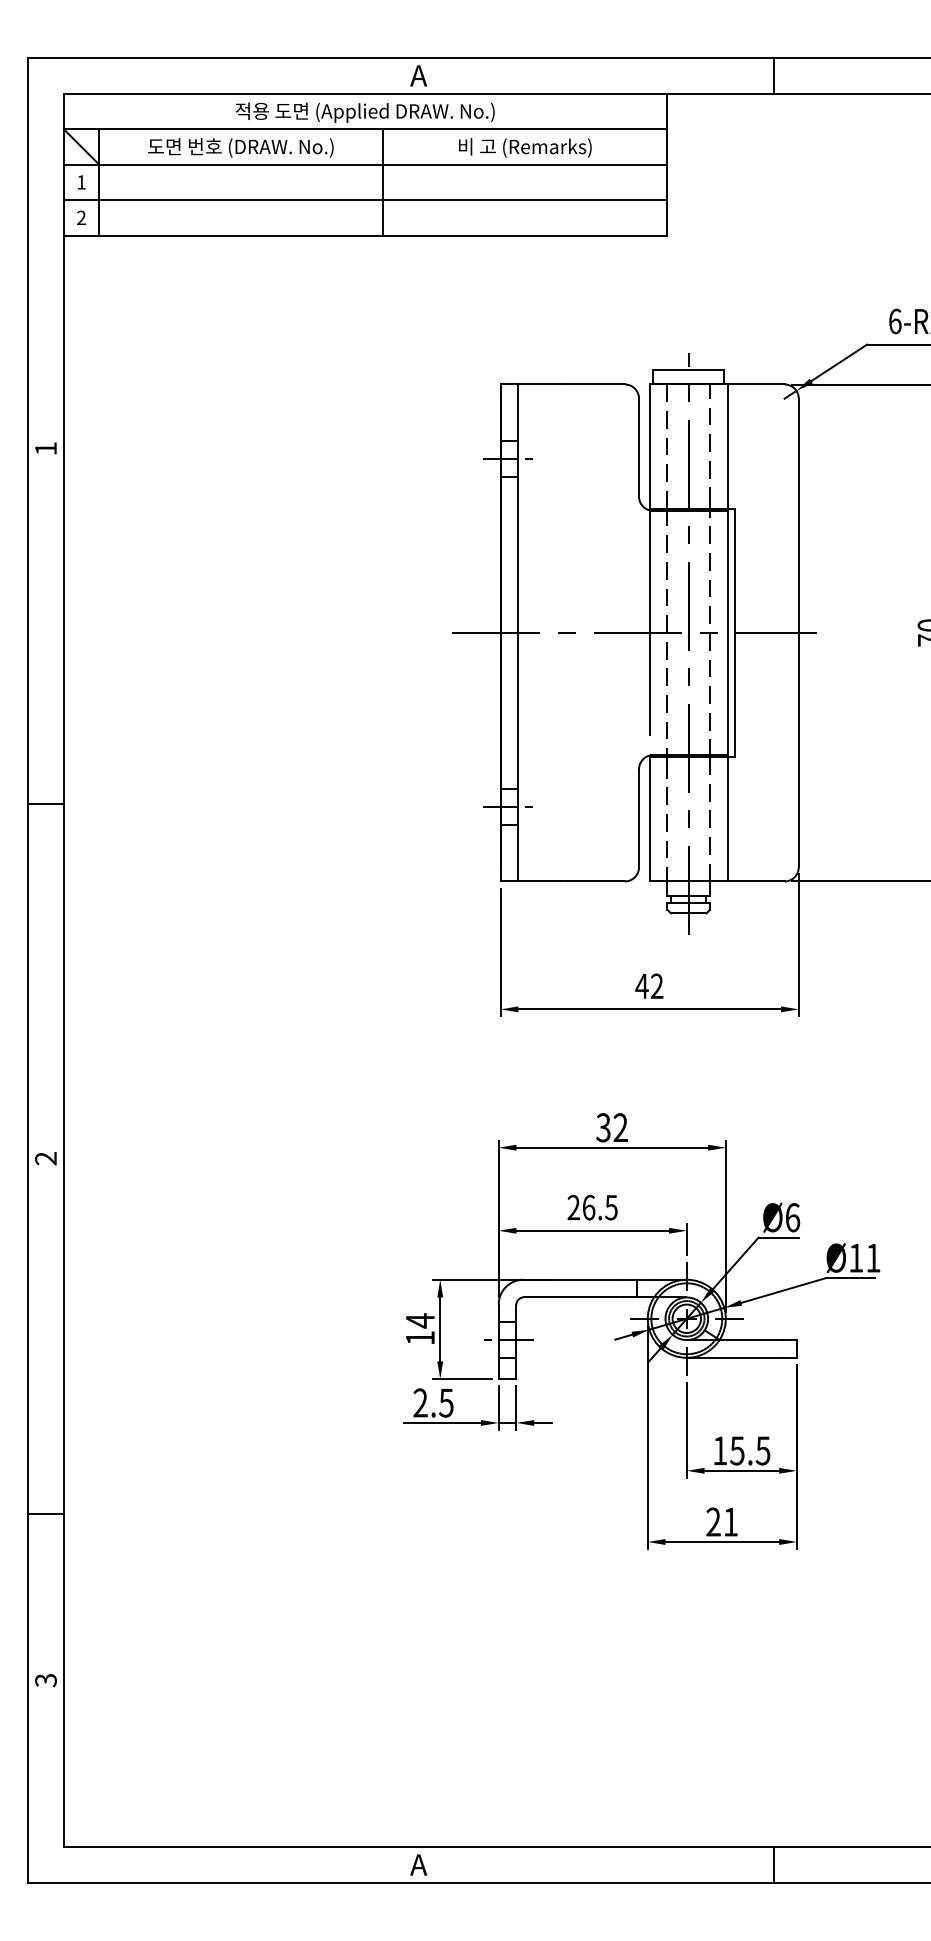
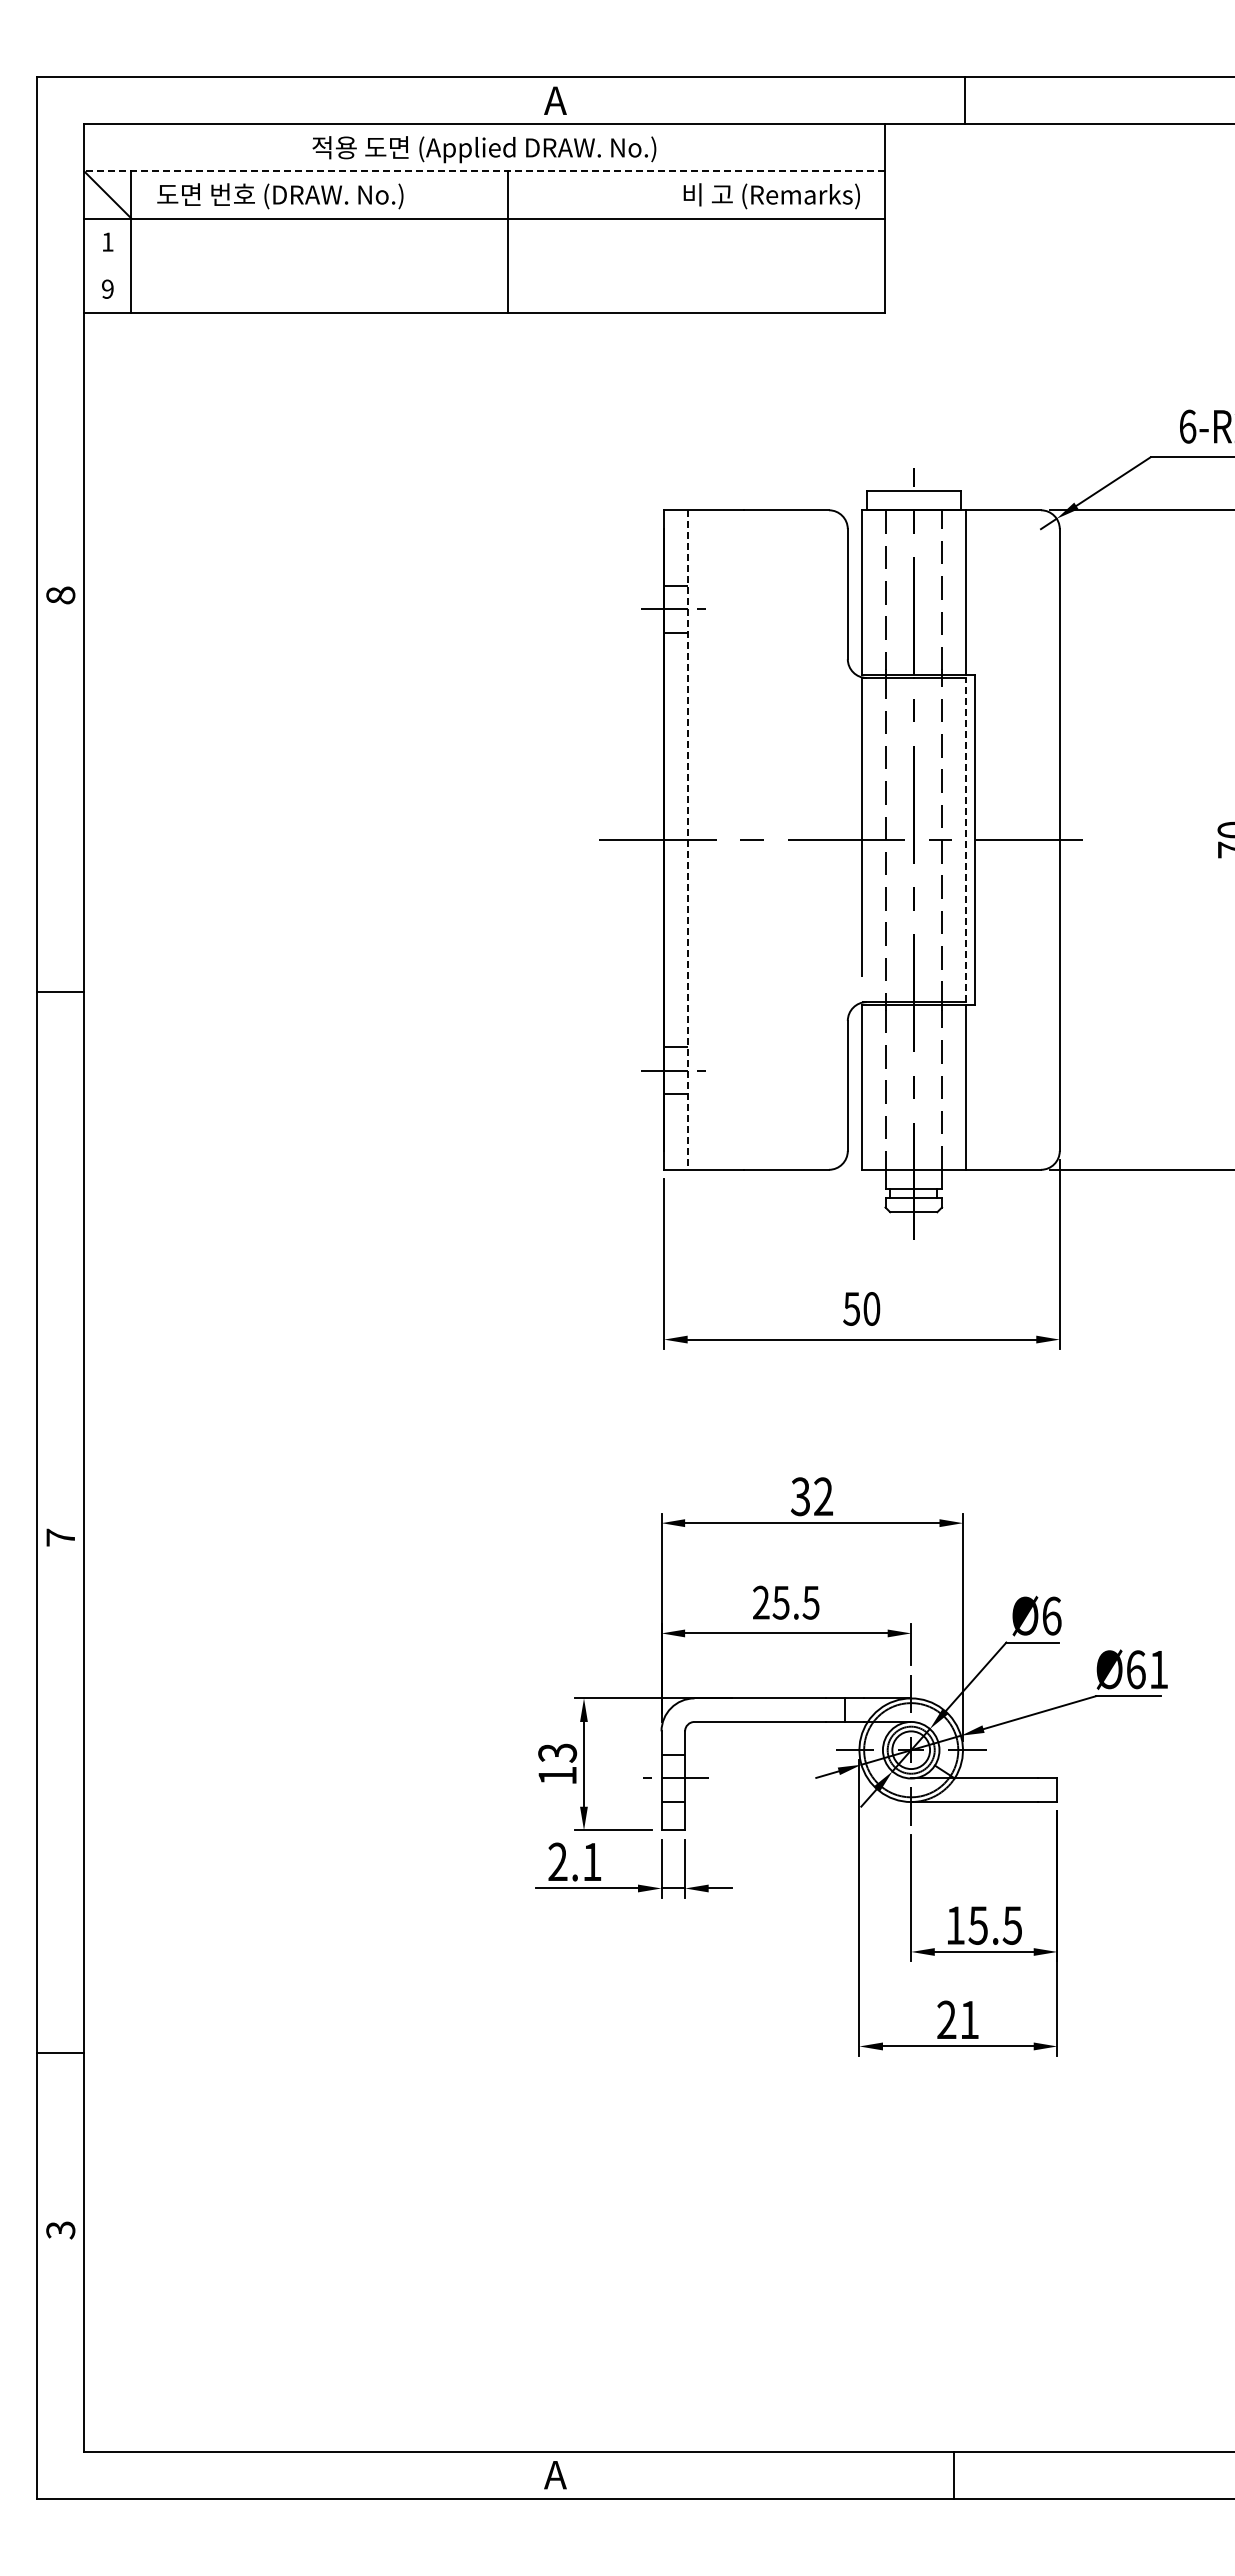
line: (773, 75) -> (964, 100), moved
line: (365, 129) -> (484, 171), solid -> dashed
text: (240, 148) -> (280, 196), moved
text: (525, 148) -> (771, 196), moved
line: (365, 200) -> (484, 265), removed
text: (81, 217) -> (107, 288), 2 -> 9
text: (45, 448) -> (60, 595), 1 -> 8
line: (727, 632) -> (965, 839), solid -> dashed
line: (518, 633) -> (687, 840), solid -> dashed
line: (45, 803) -> (60, 991), moved
text: (649, 985) -> (861, 1308), 42 -> 50
text: (45, 1158) -> (60, 1537), 2 -> 7
text: (588, 1207) -> (780, 1602), 26.5 -> 25.5
text: (856, 1257) -> (1136, 1669), Ø11 -> Ø61
text: (420, 1320) -> (557, 1752), 14 -> 13
text: (445, 1403) -> (591, 1862), 2.5 -> 2.1
line: (45, 1513) -> (60, 2052), moved
line: (773, 1864) -> (953, 2474), moved

